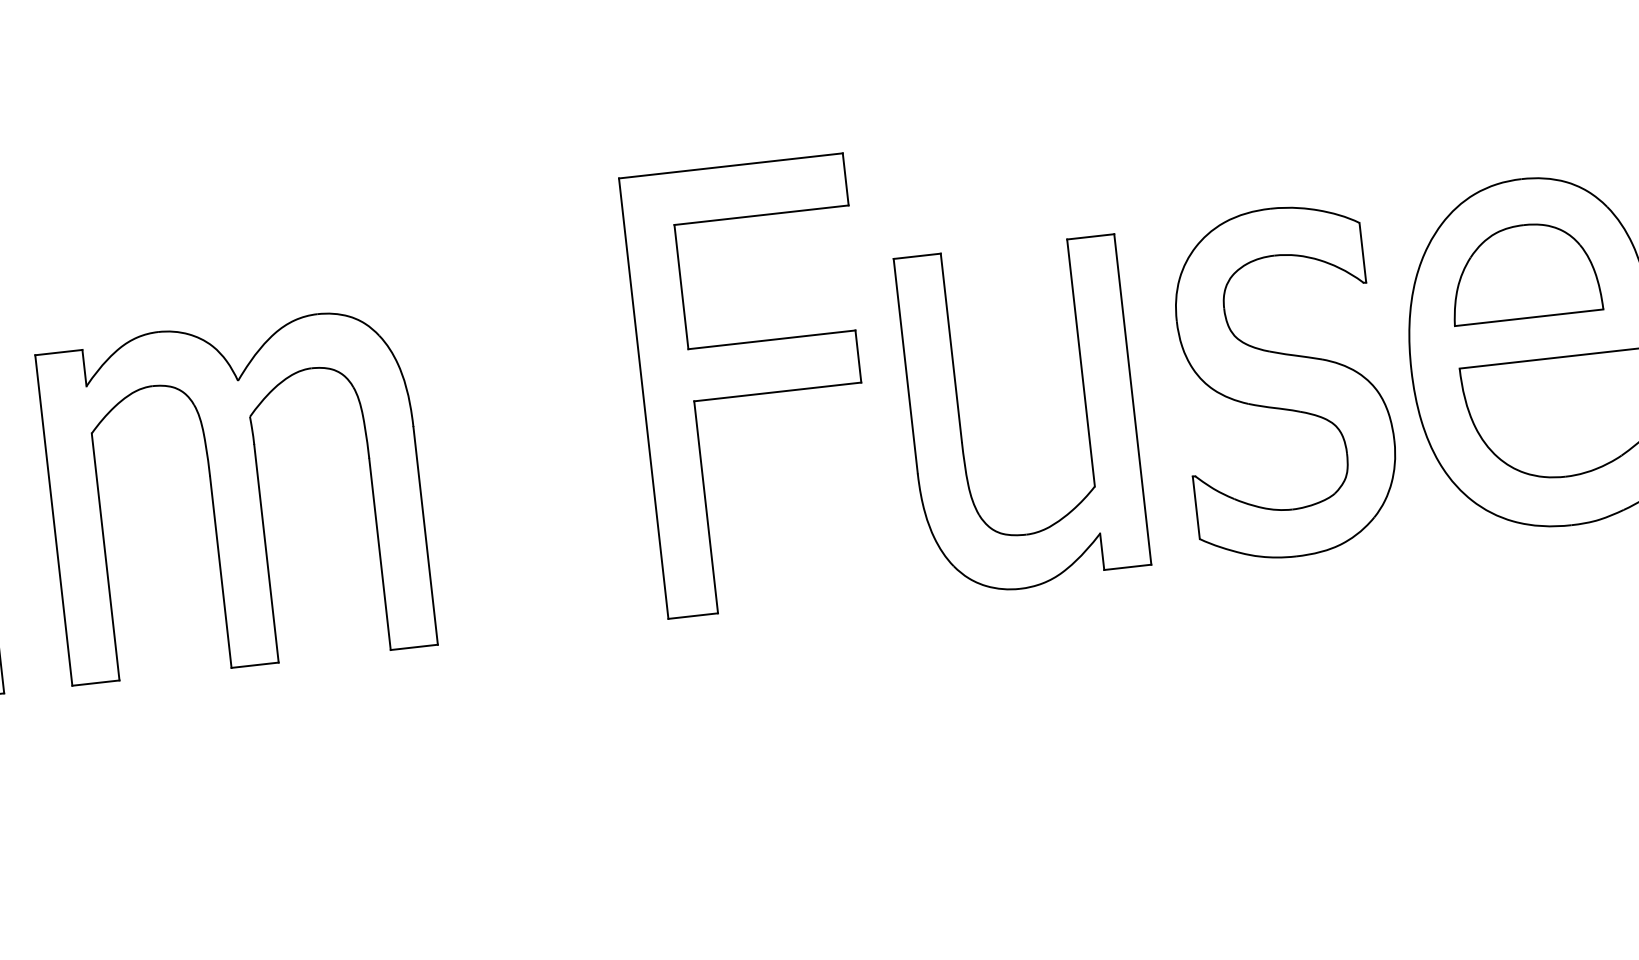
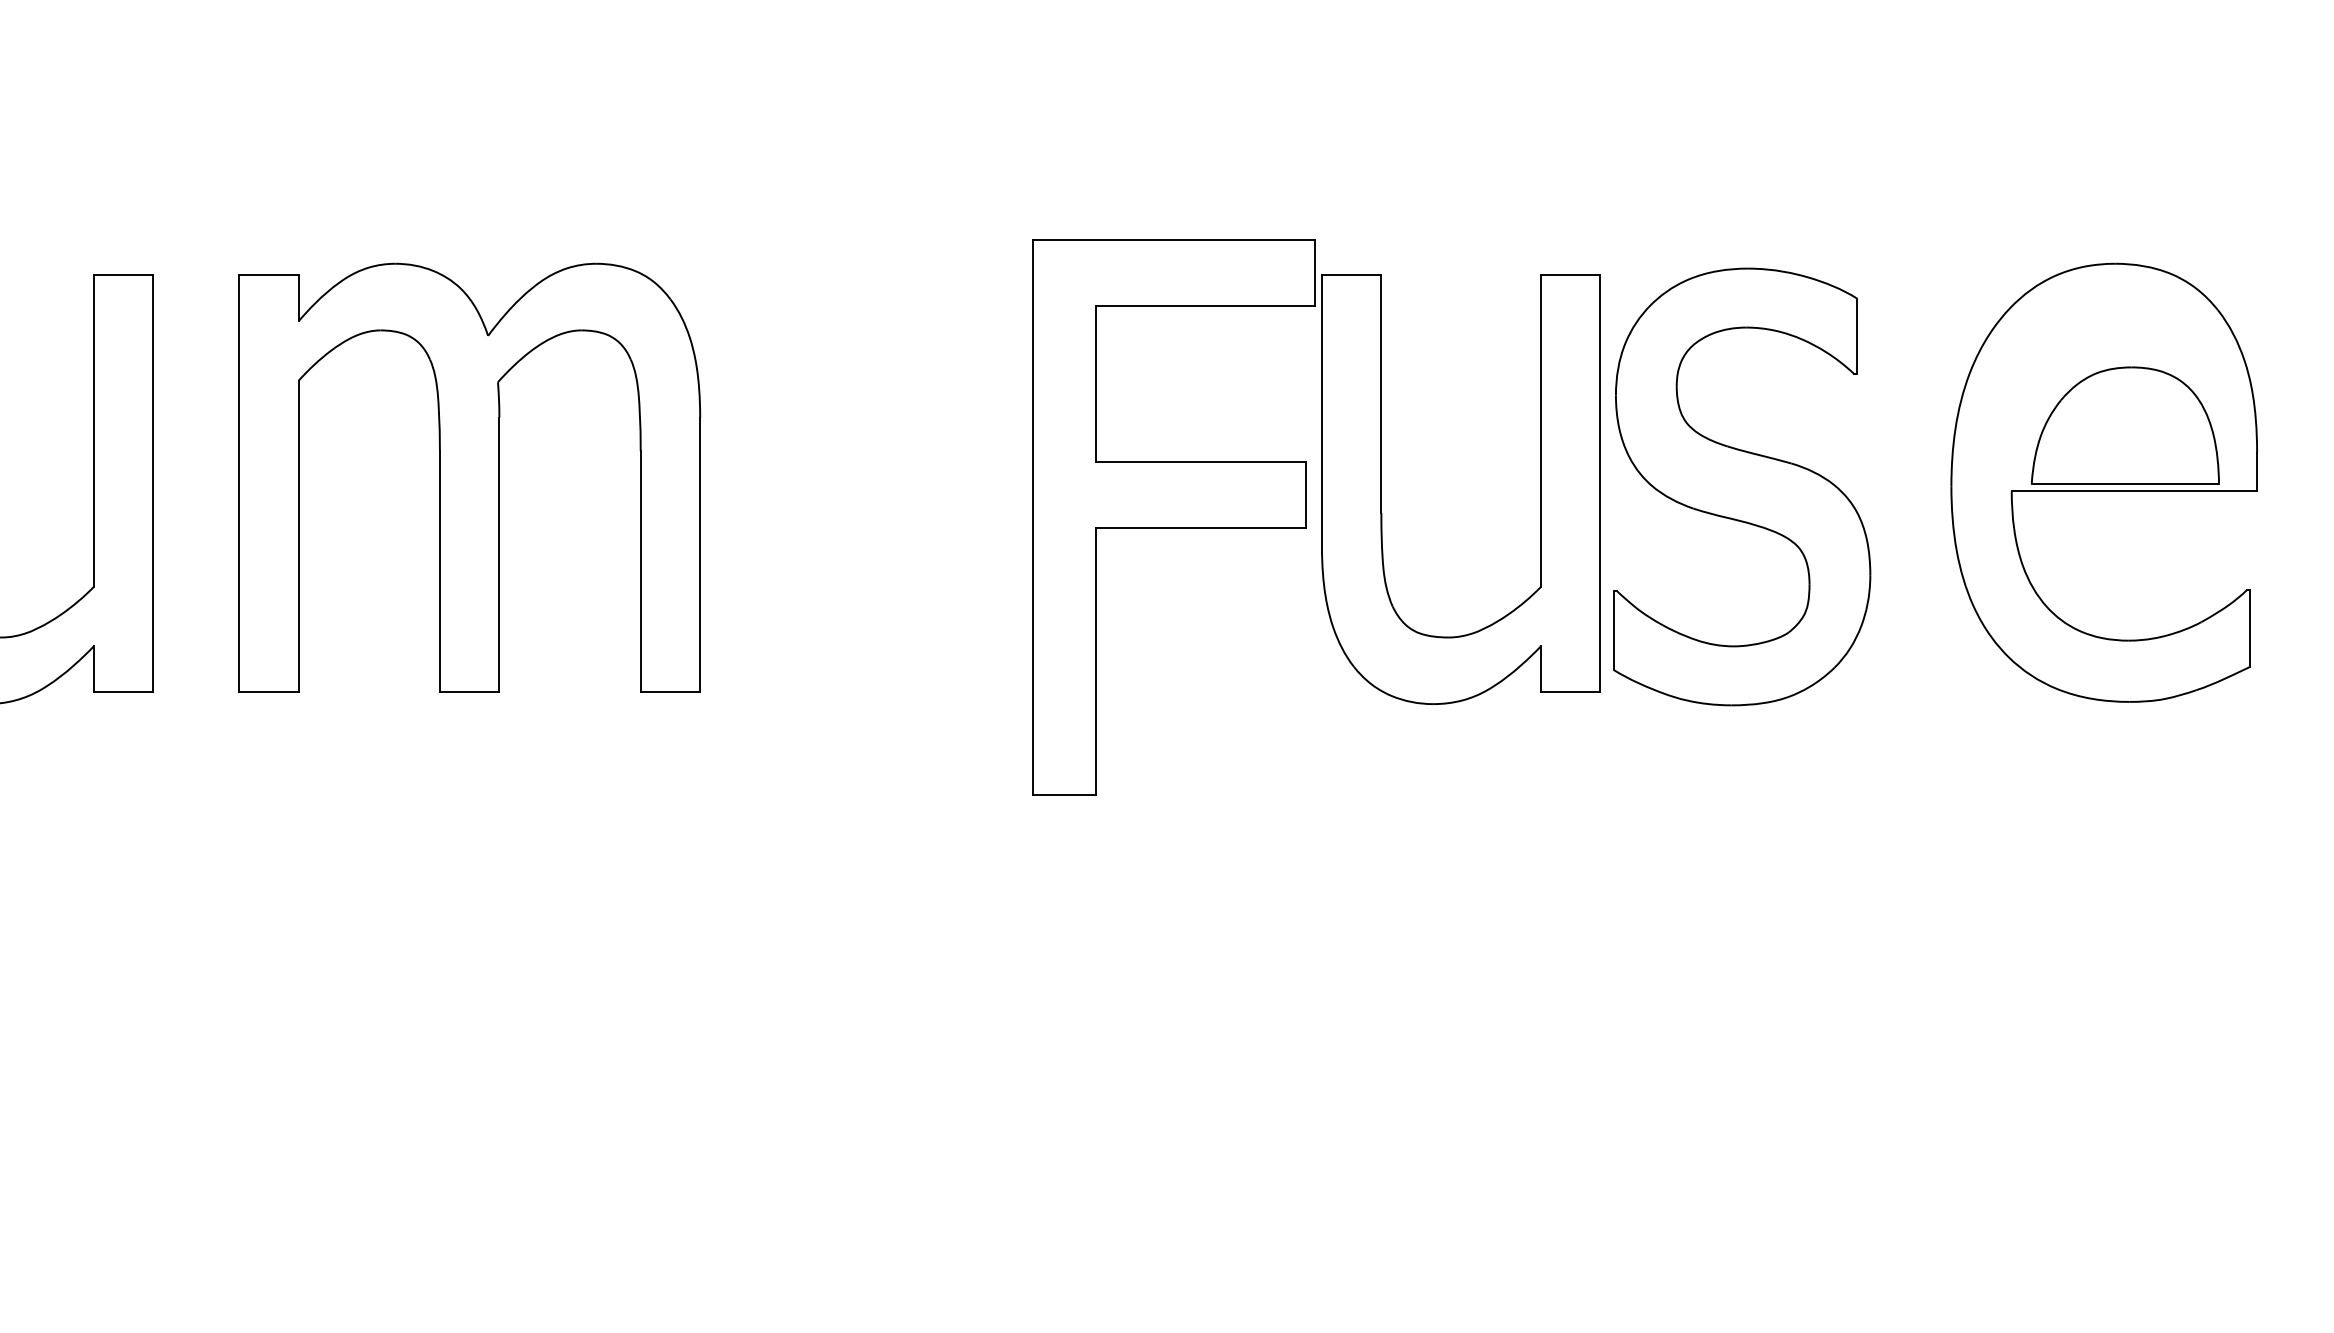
part: (1524, 271) -> (2125, 425), moved
part: (1285, 382) -> (1742, 486), moved
part: (755, 386) -> (1173, 517), moved

